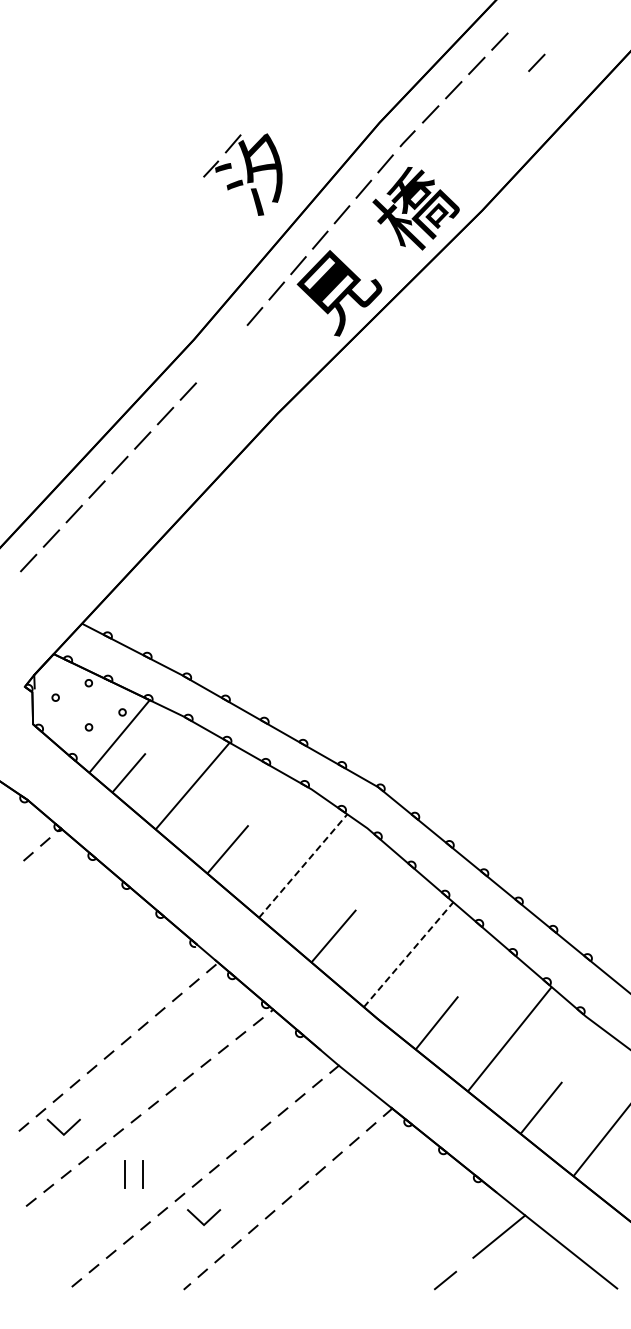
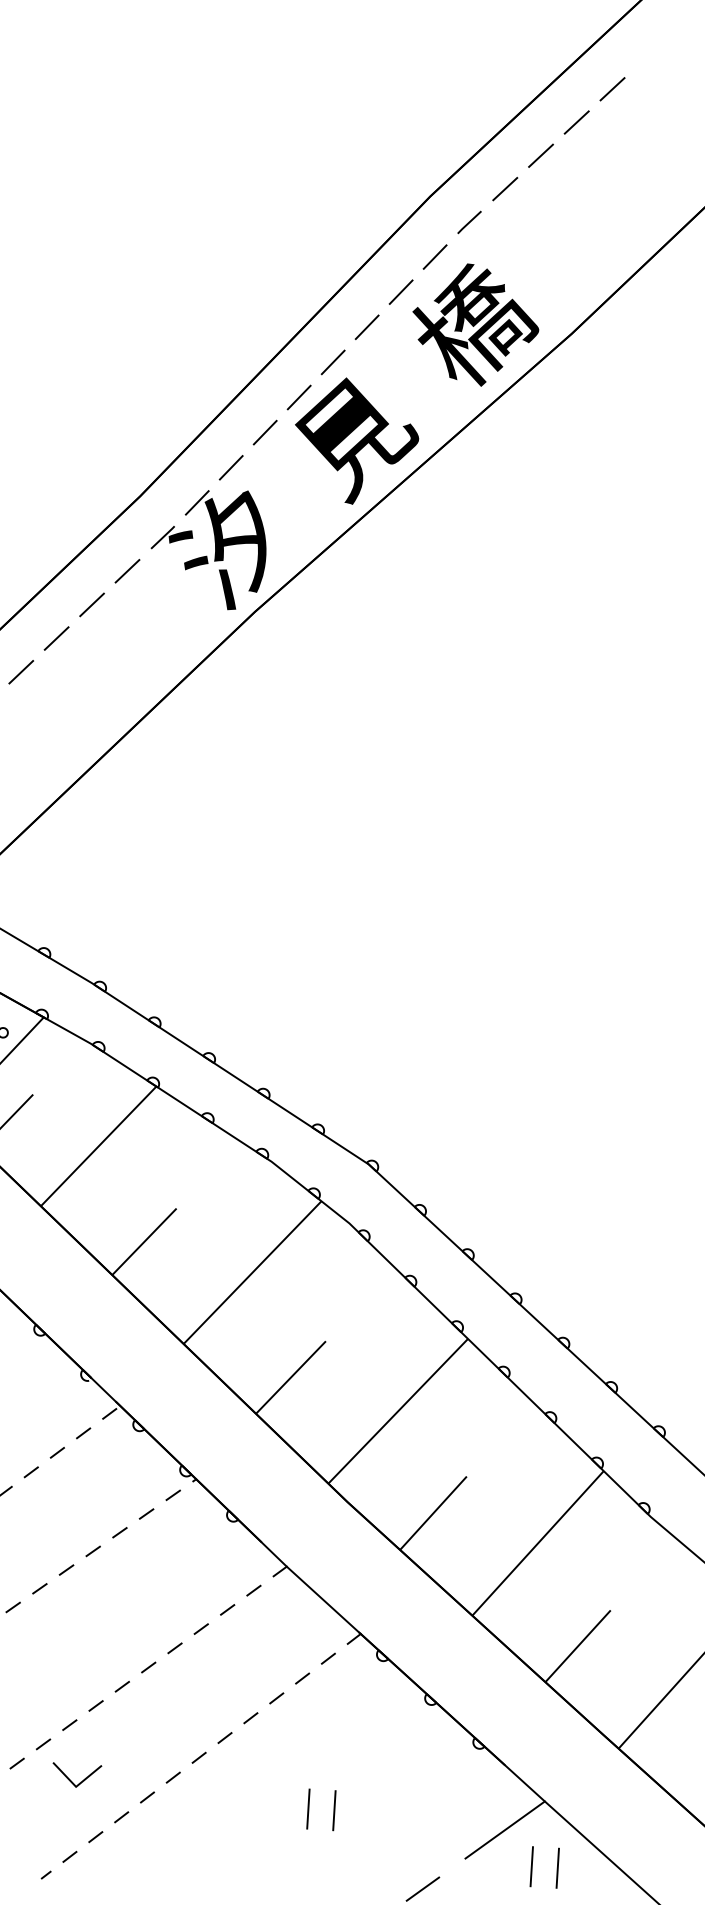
line: (536, 62) -> (664, 122), removed
part: (242, 174) -> (208, 548), moved
line: (303, 866) -> (252, 1273), dashed -> solid
line: (408, 954) -> (398, 1410), dashed -> solid
line: (363, 1230) -> (307, 1808), added
line: (381, 1230) -> (334, 1810), added
line: (519, 1260) -> (532, 1866), added
line: (536, 1260) -> (557, 1868), added

